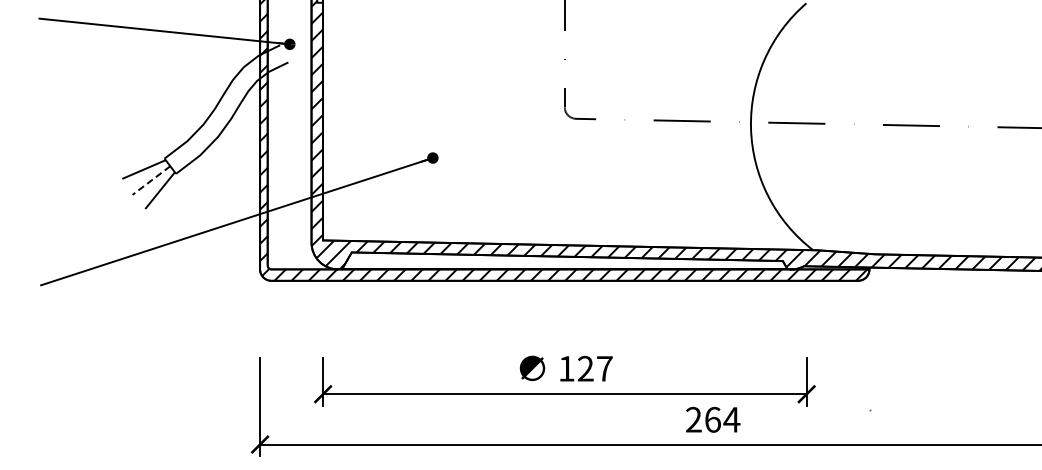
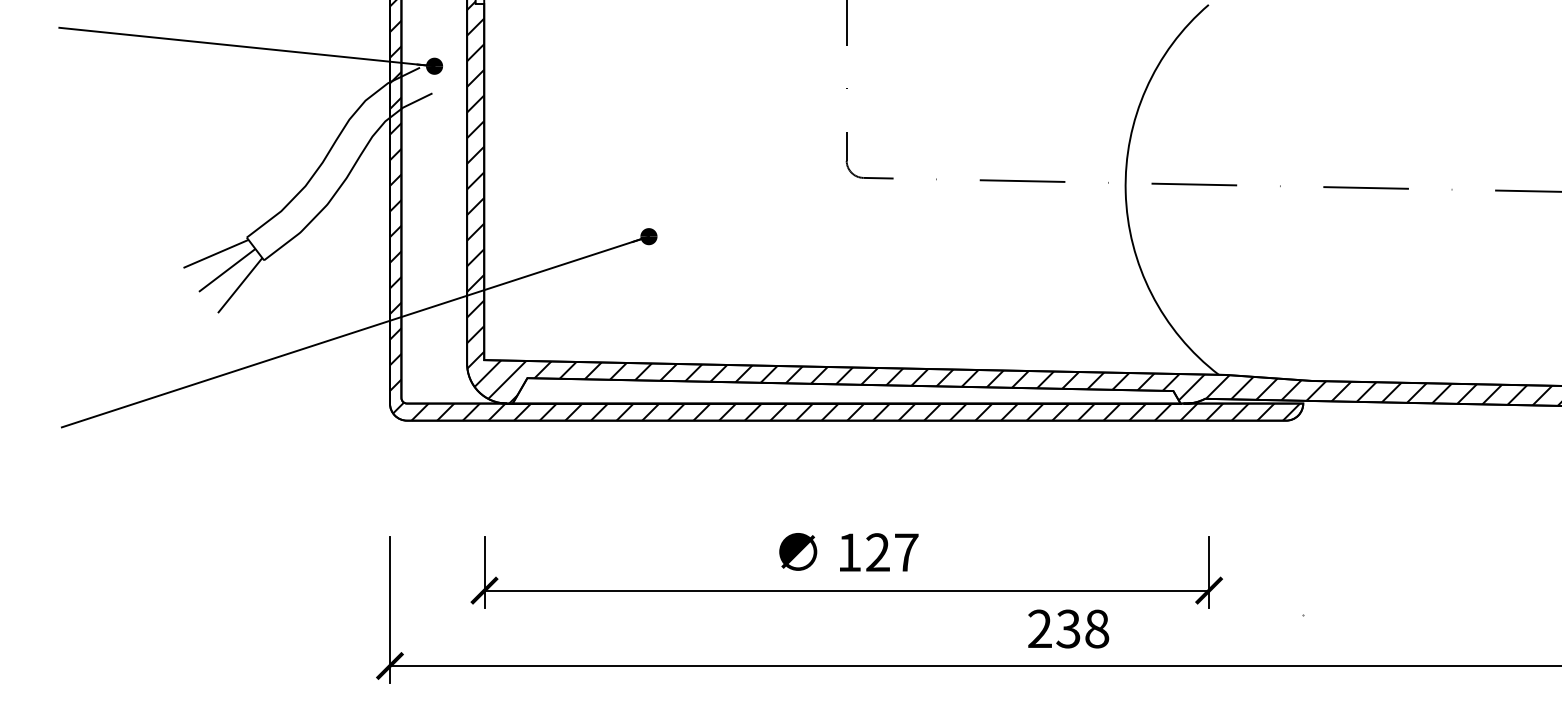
line: (151, 180) -> (227, 270), dashed -> solid
text: (722, 419) -> (1082, 628), 264 -> 238

